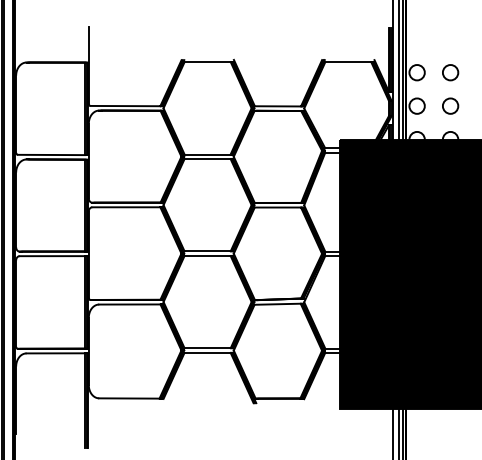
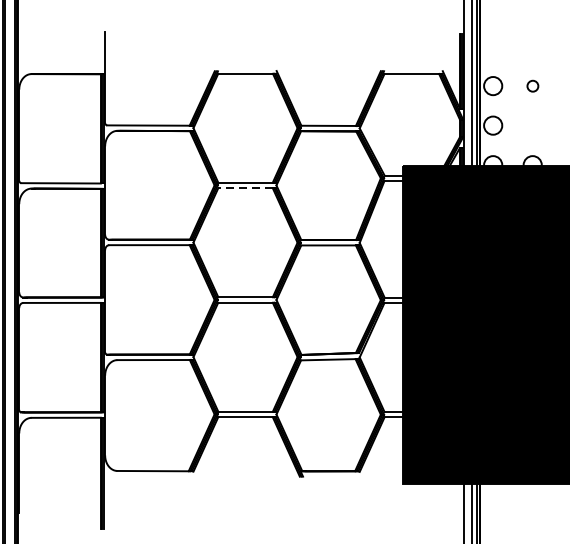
circle: (450, 72) -> (532, 85), size x0.6
circle: (450, 105) -> (532, 124), removed
line: (207, 159) -> (245, 188), solid -> dashed

